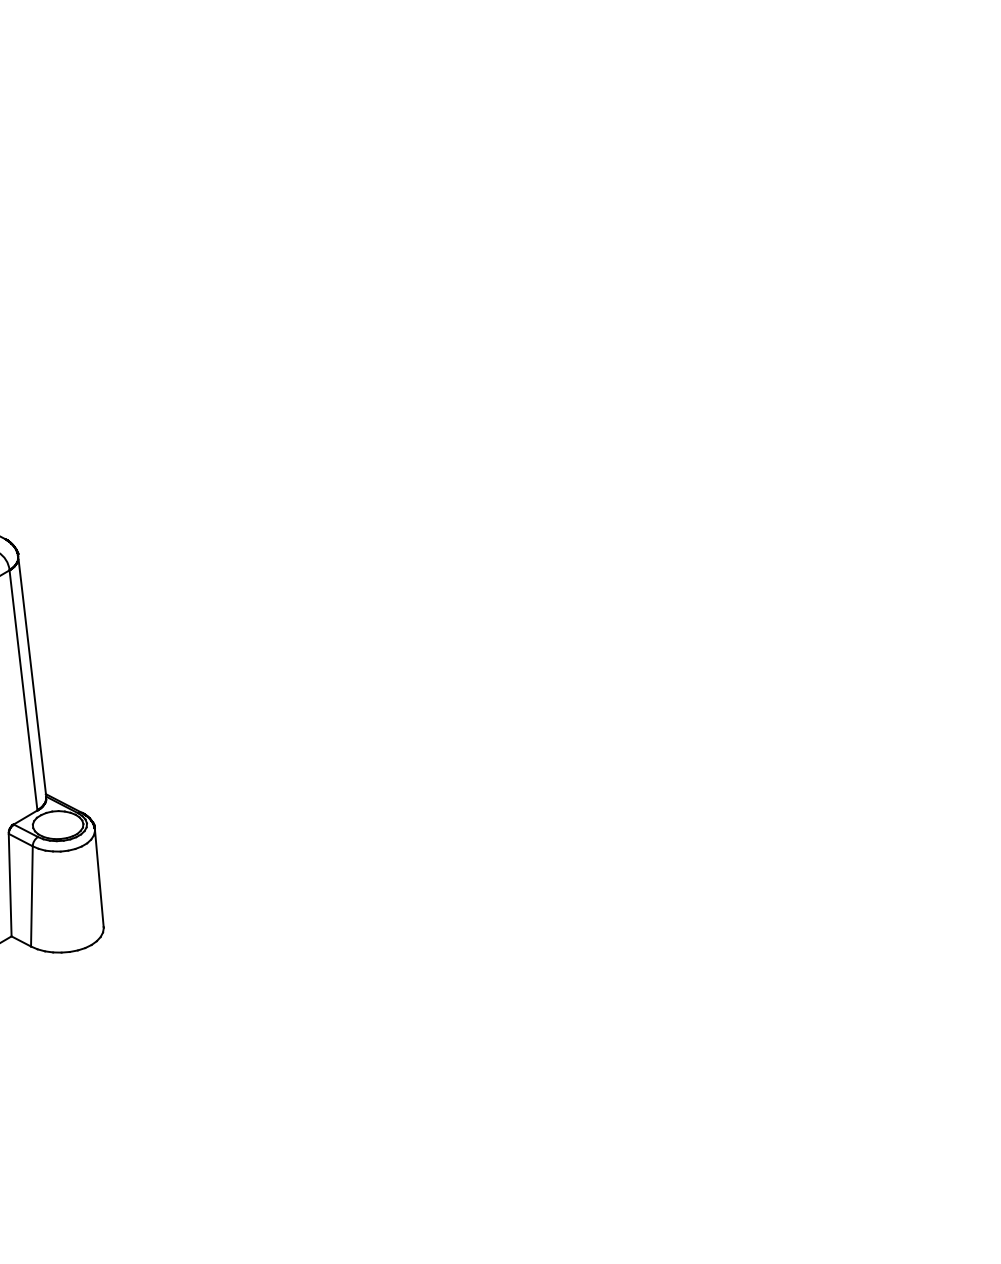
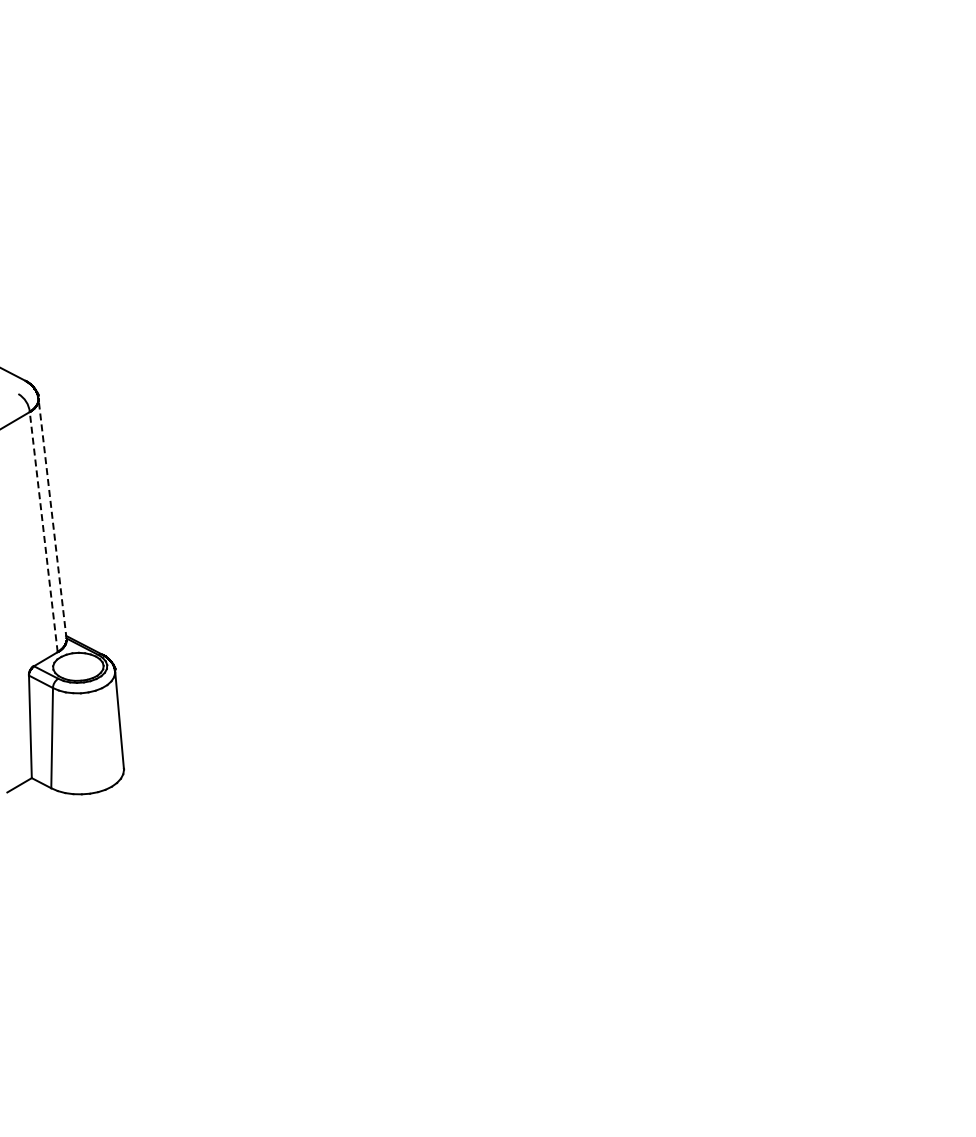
line: (32, 676) -> (52, 518), solid -> dashed
line: (23, 690) -> (43, 532), solid -> dashed

